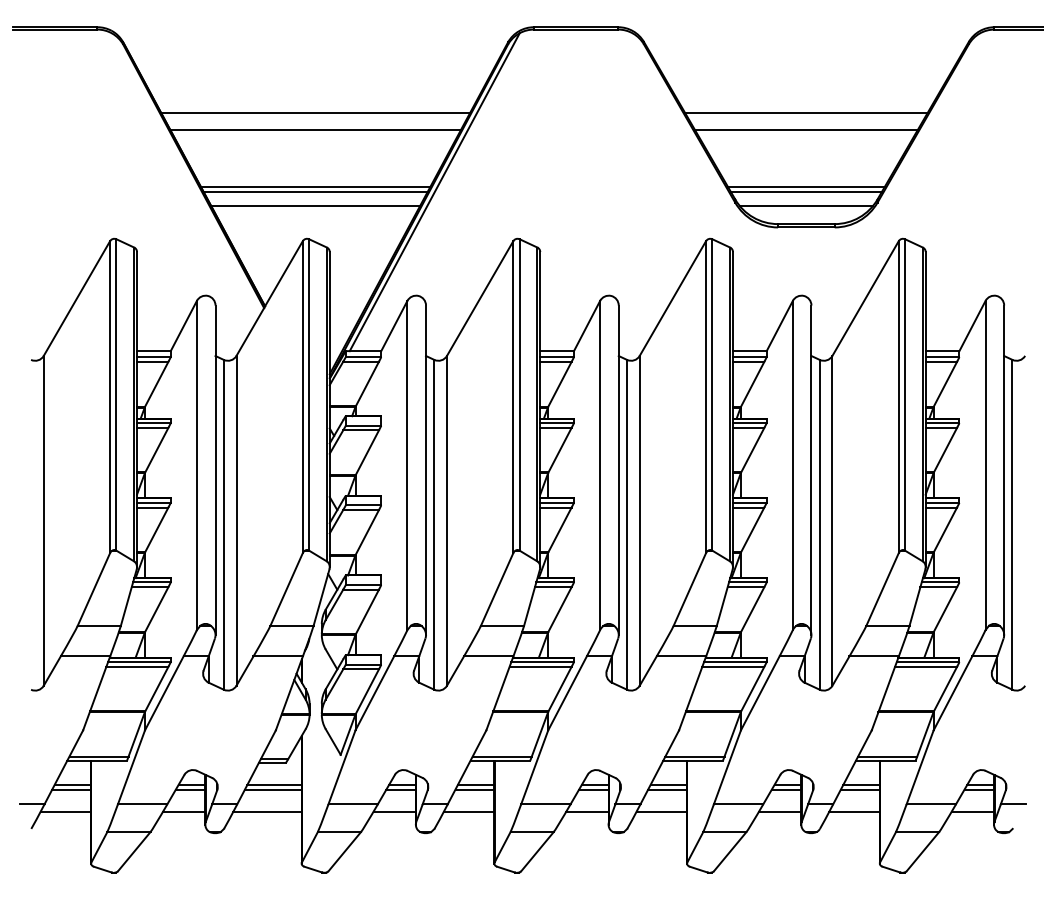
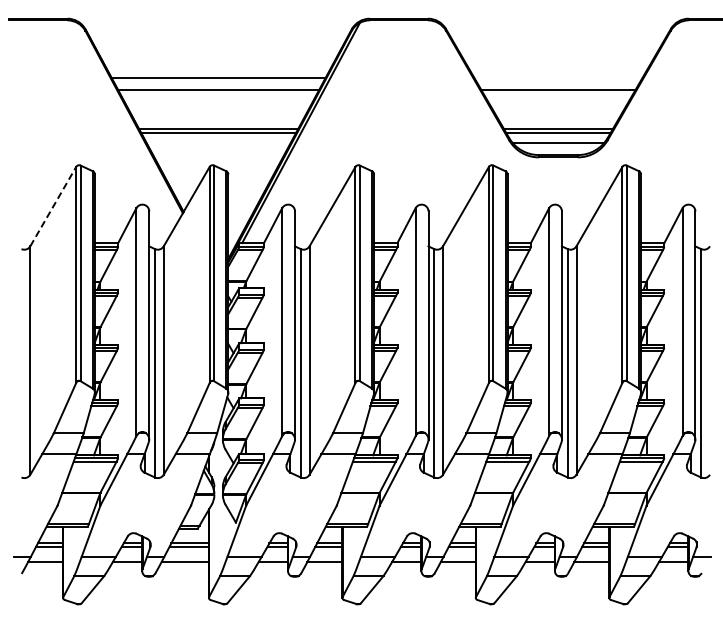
line: (806, 112) -> (558, 77), removed
line: (315, 205) -> (218, 142), removed
line: (77, 298) -> (53, 206), solid -> dashed

